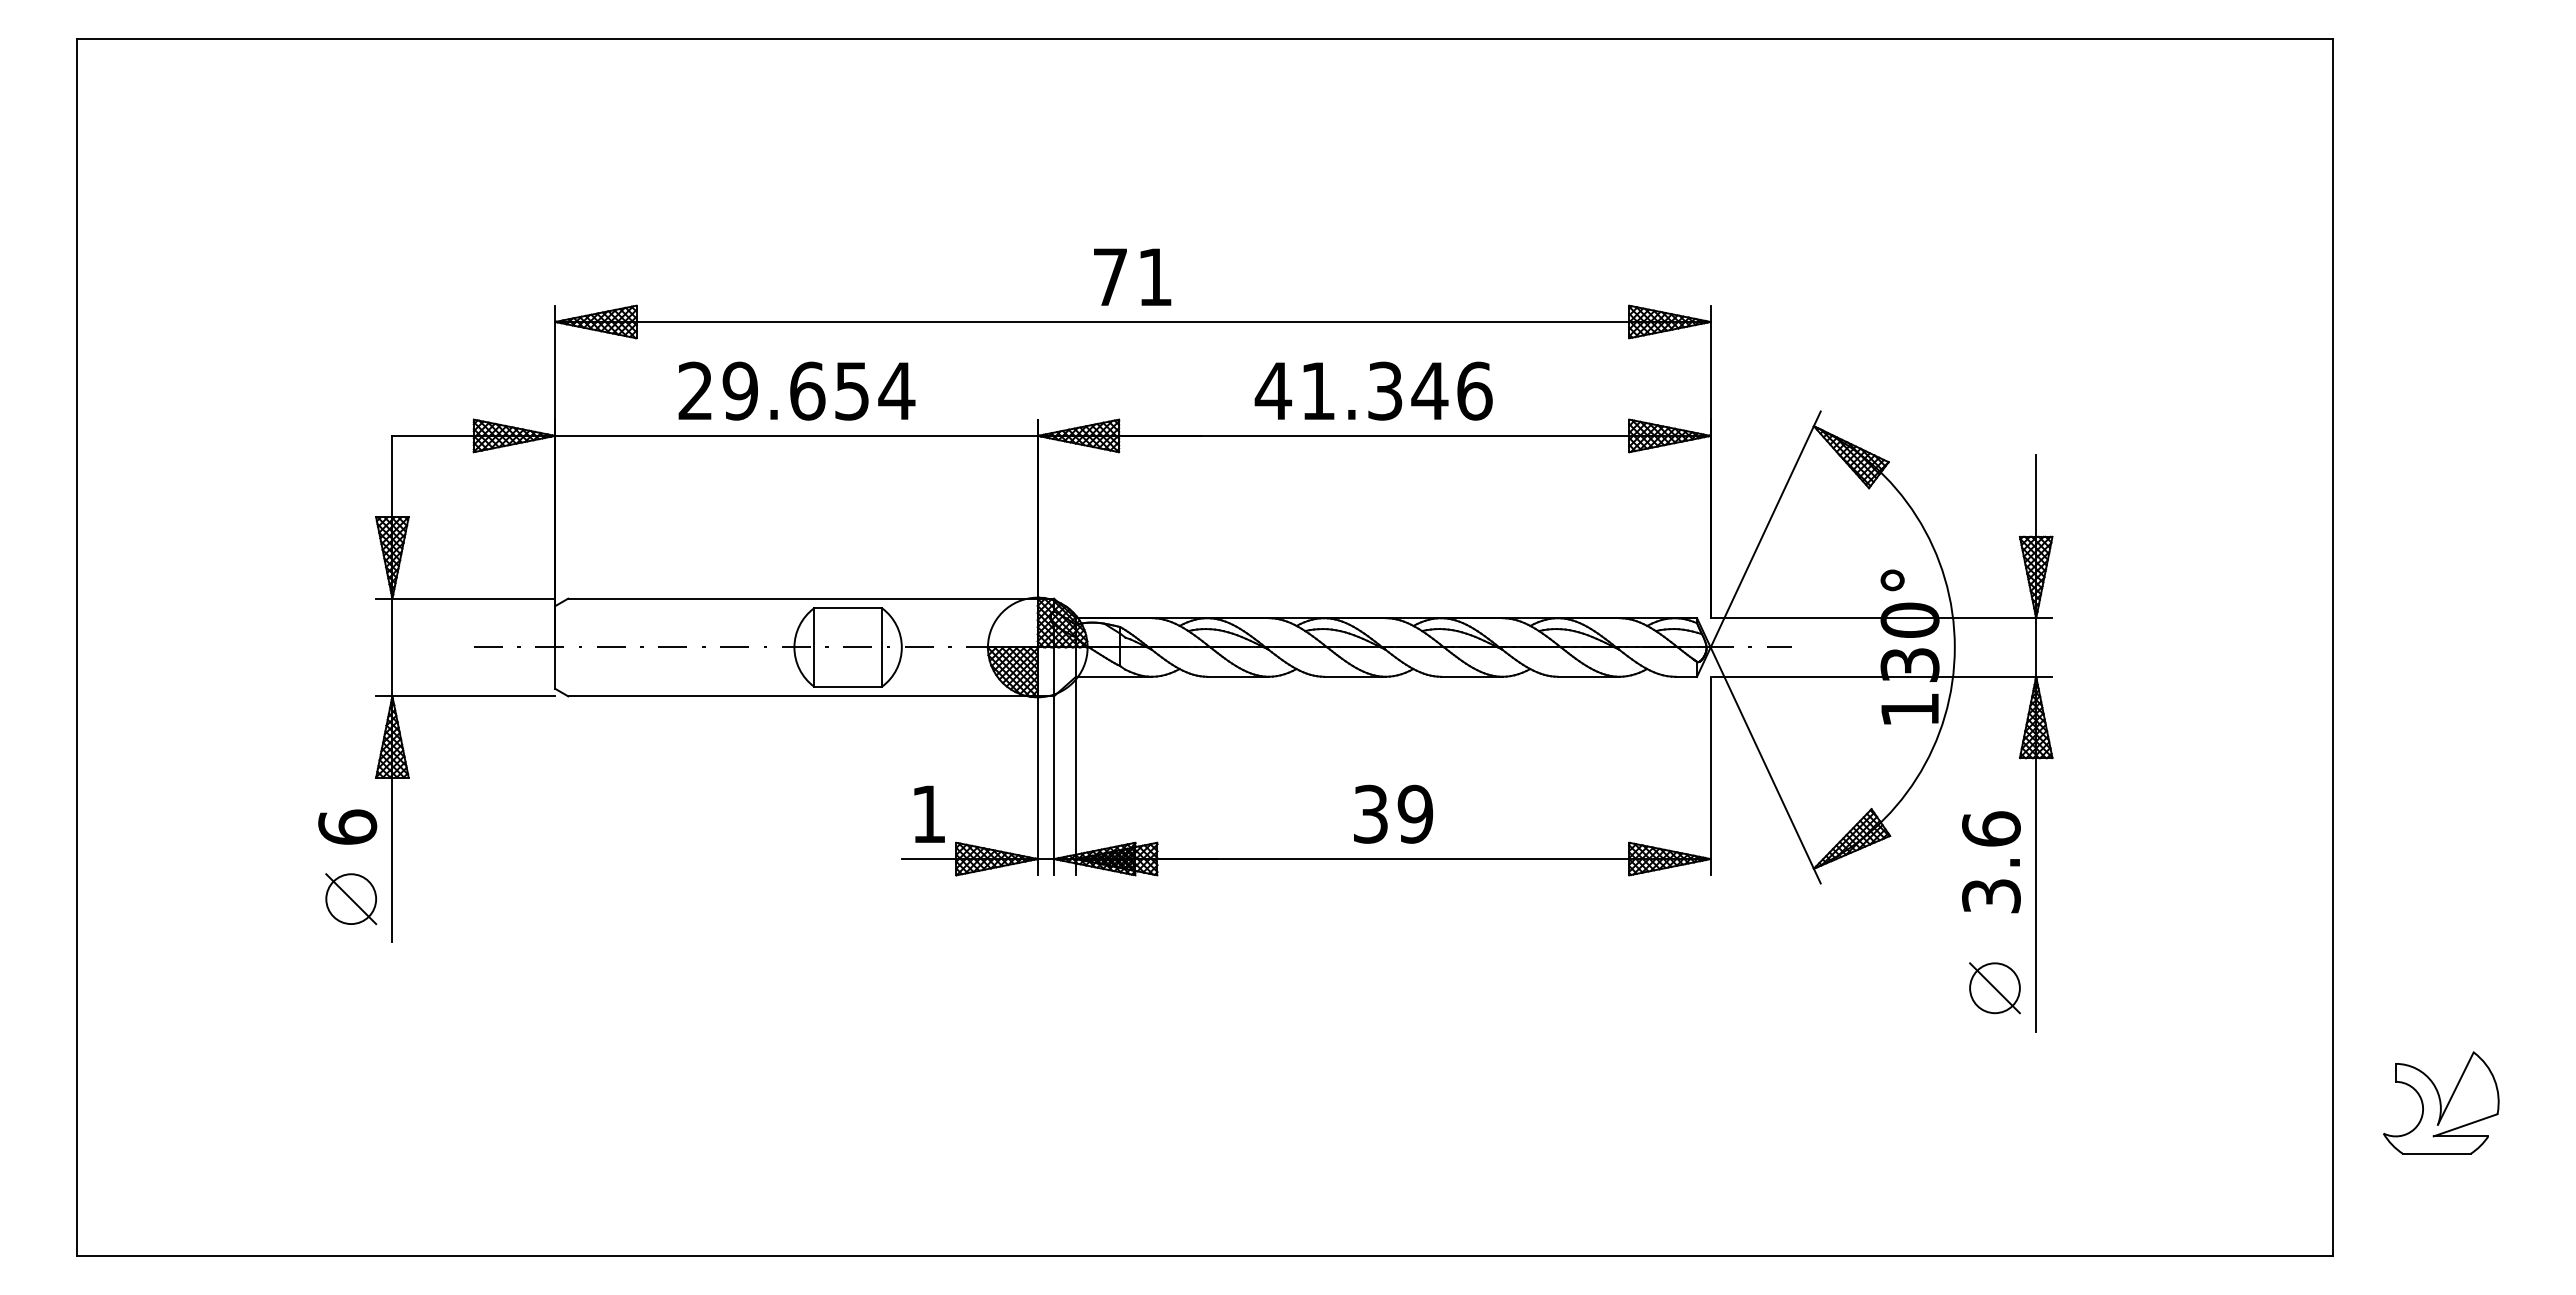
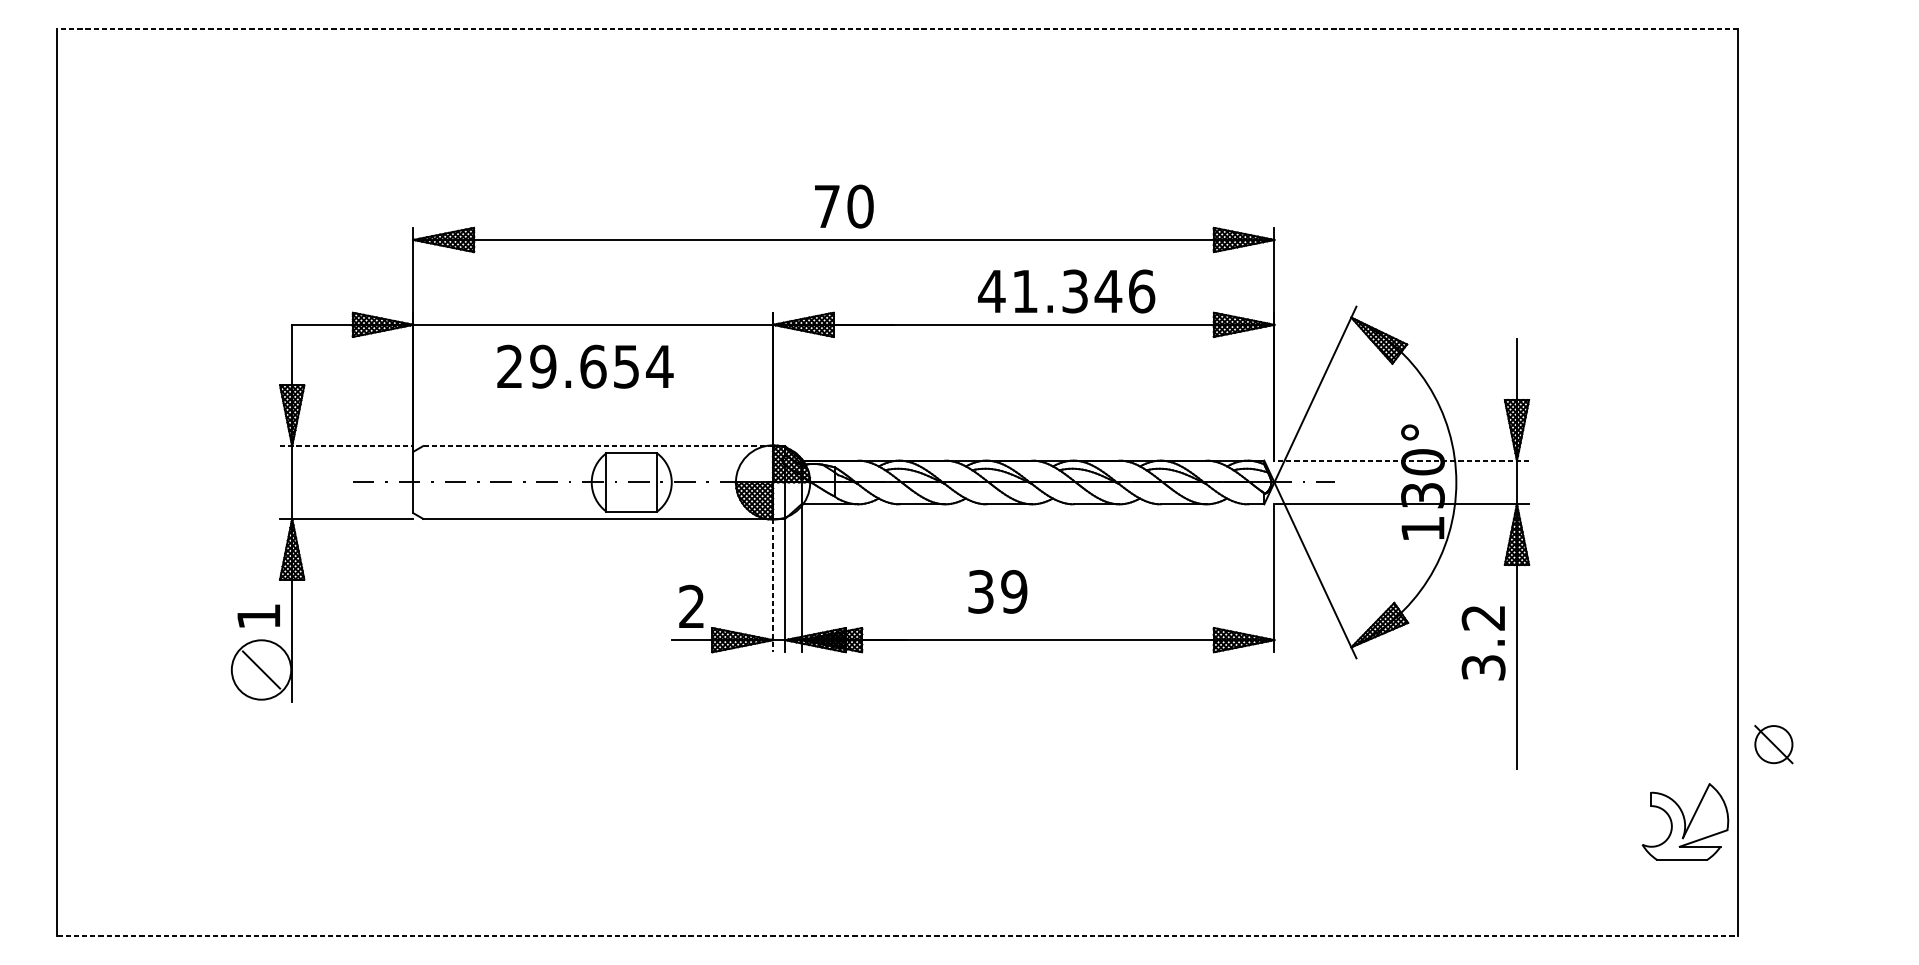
line: (1205, 38) -> (898, 28), solid -> dashed
text: (1154, 276) -> (860, 206), 71 -> 70
text: (796, 390) -> (585, 366), moved
text: (1373, 390) -> (1066, 291), moved
line: (465, 598) -> (346, 445), solid -> dashed
line: (803, 598) -> (598, 445), solid -> dashed
line: (1882, 618) -> (1402, 460), solid -> dashed
line: (1037, 785) -> (772, 585), solid -> dashed
text: (927, 813) -> (690, 606), 1 -> 2
text: (1393, 813) -> (997, 591), moved
text: (347, 826) -> (258, 615), 6 -> 1
text: (1991, 828) -> (1483, 617), 3.6 -> 3.2
circle: (351, 899) -> (261, 670), size x1.6
part: (1994, 988) -> (1773, 744), moved
part: (2441, 1102) -> (1685, 821), moved
line: (1205, 1256) -> (898, 936), solid -> dashed

